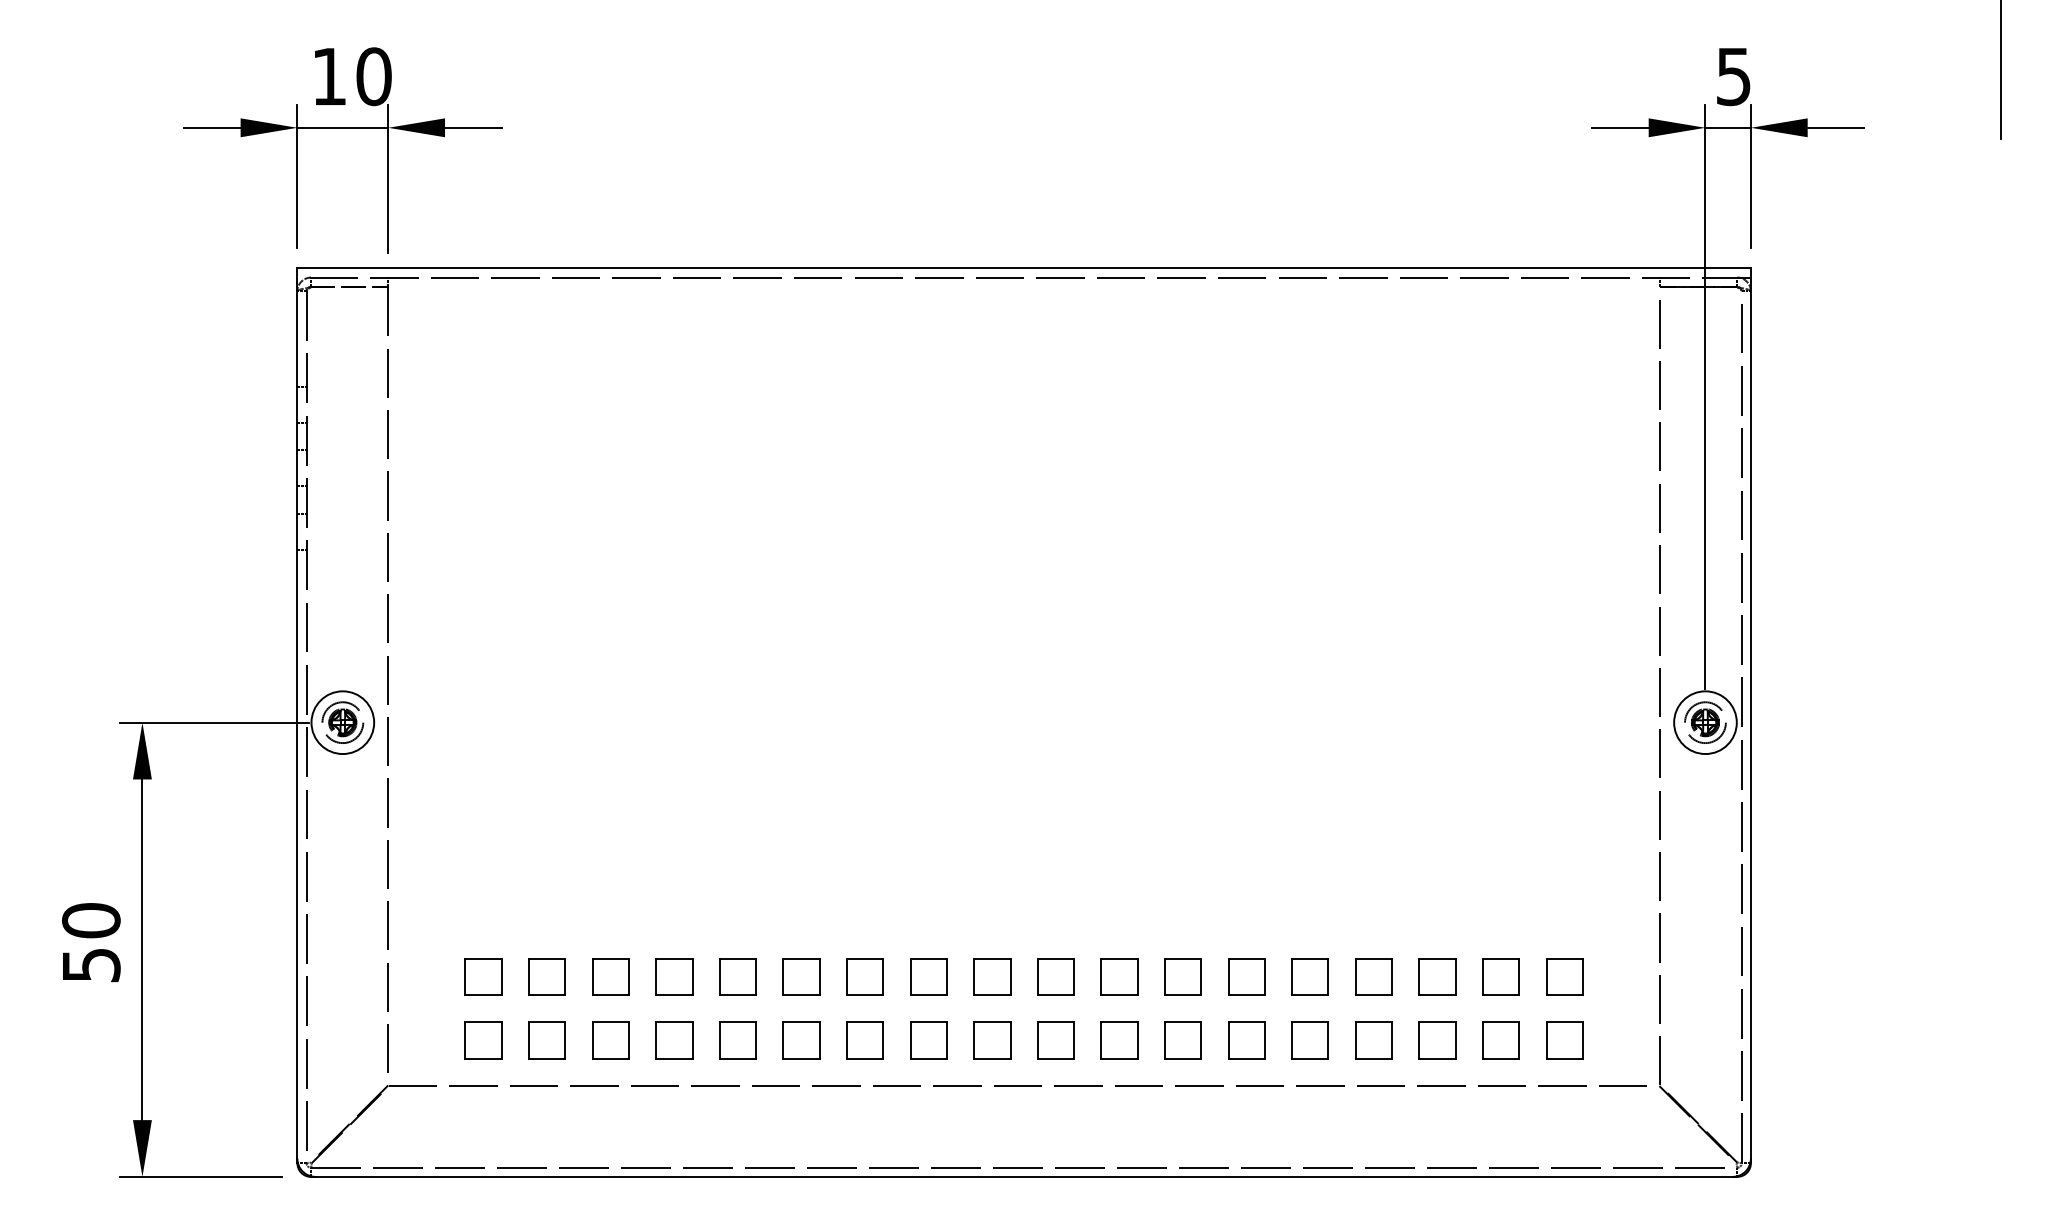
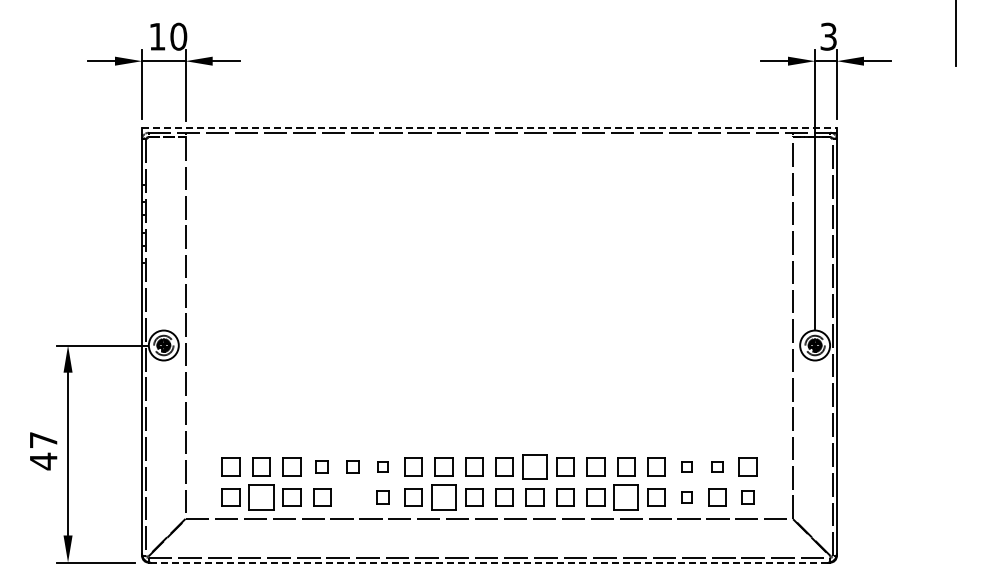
text: (1733, 76) -> (828, 36), 5 -> 3
line: (1024, 268) -> (489, 128), solid -> dashed
text: (91, 942) -> (43, 450), 50 -> 47
part: (674, 975) -> (322, 466), size x0.7
part: (737, 975) -> (352, 466), size x0.7
part: (800, 975) -> (382, 466), size x0.6
part: (1118, 975) -> (534, 466), size x1.4
part: (1436, 975) -> (686, 466), size x0.6
part: (1501, 975) -> (717, 466), size x0.6
part: (547, 1040) -> (261, 497), size x1.4
part: (737, 1040) -> (352, 497), removed
part: (800, 1040) -> (382, 497), size x0.7
part: (927, 1040) -> (443, 497), size x1.4
part: (1310, 1040) -> (626, 497), size x1.4
part: (1436, 1040) -> (686, 497), size x0.6
part: (1563, 1040) -> (747, 497), size x0.7
line: (1024, 1176) -> (489, 562), solid -> dashed

